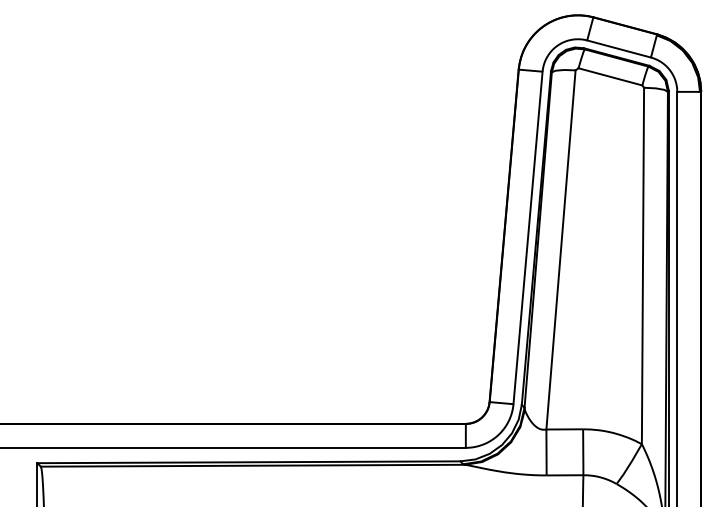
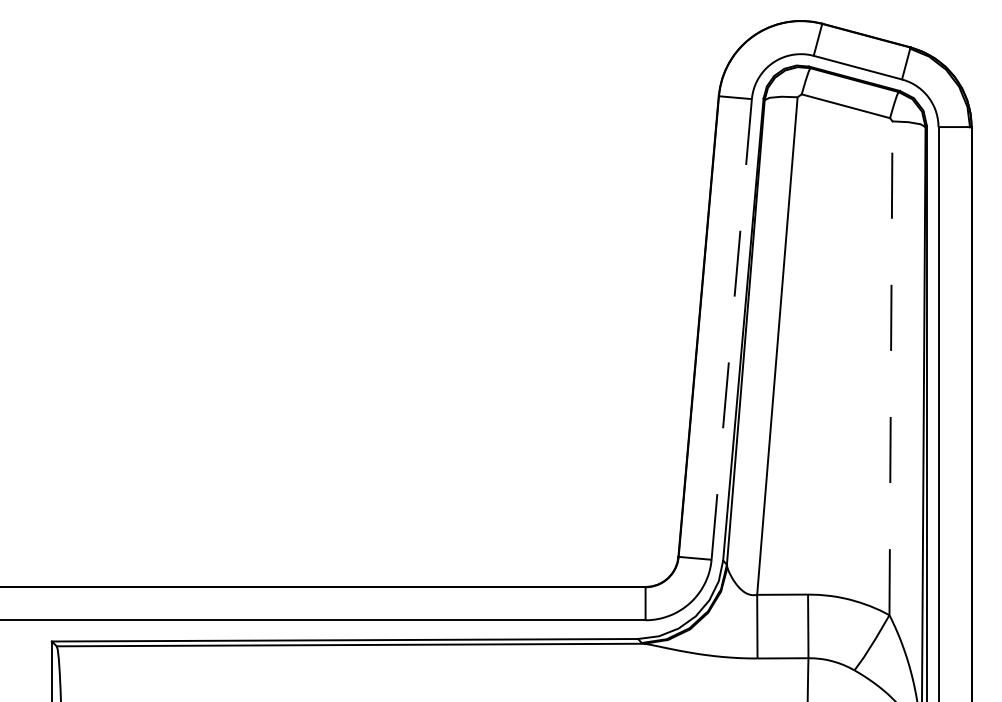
line: (528, 237) -> (732, 328), solid -> dashed
line: (642, 265) -> (890, 367), solid -> dashed

